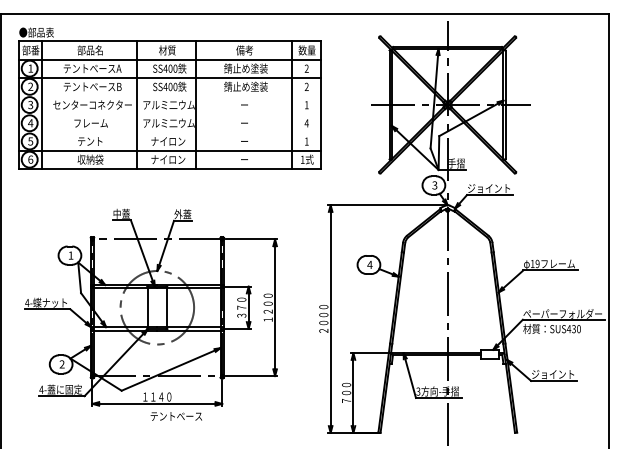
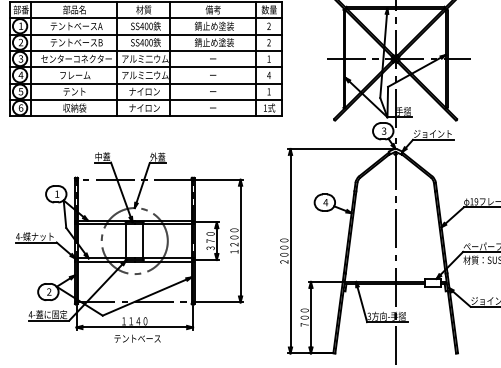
line: (169, 96) -> (145, 51), added
line: (169, 114) -> (145, 67), added
line: (169, 132) -> (145, 83), added
text: (175, 416) -> (136, 338), moved

